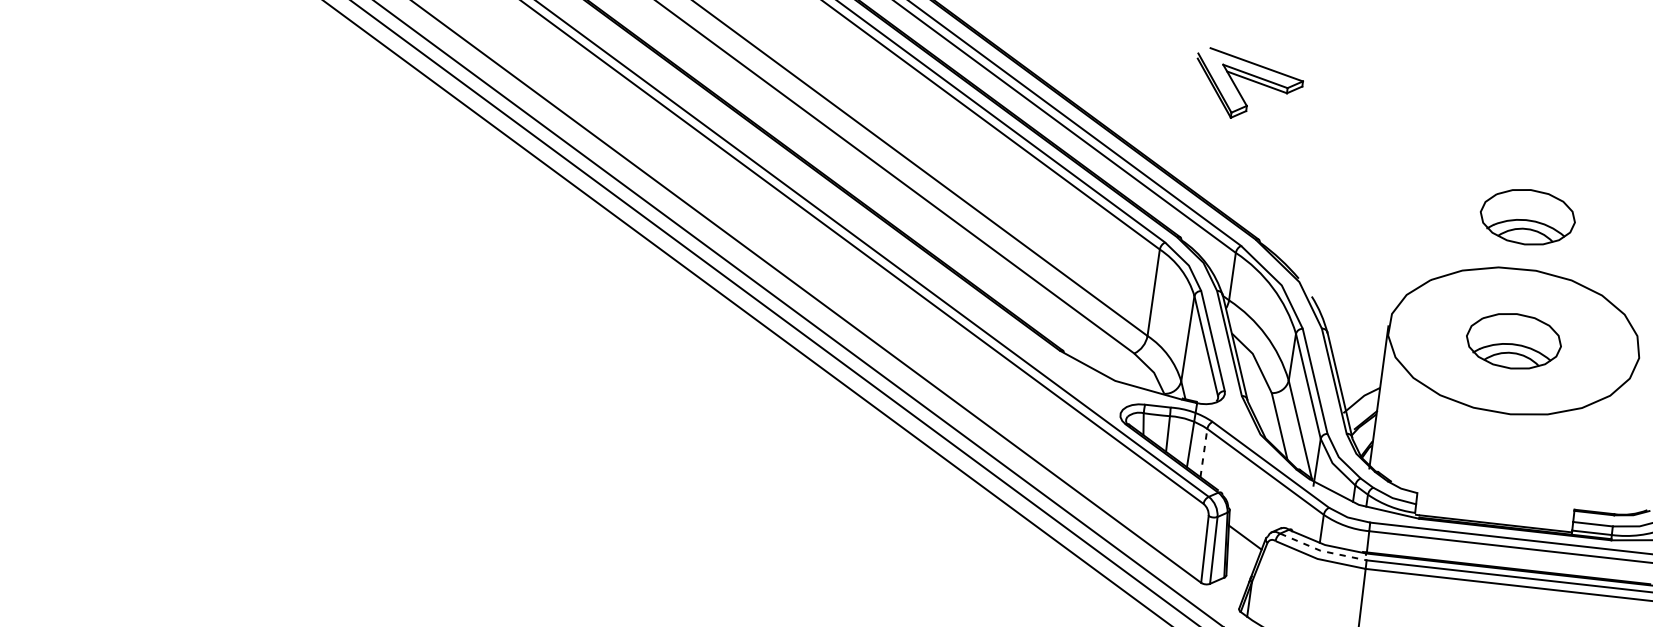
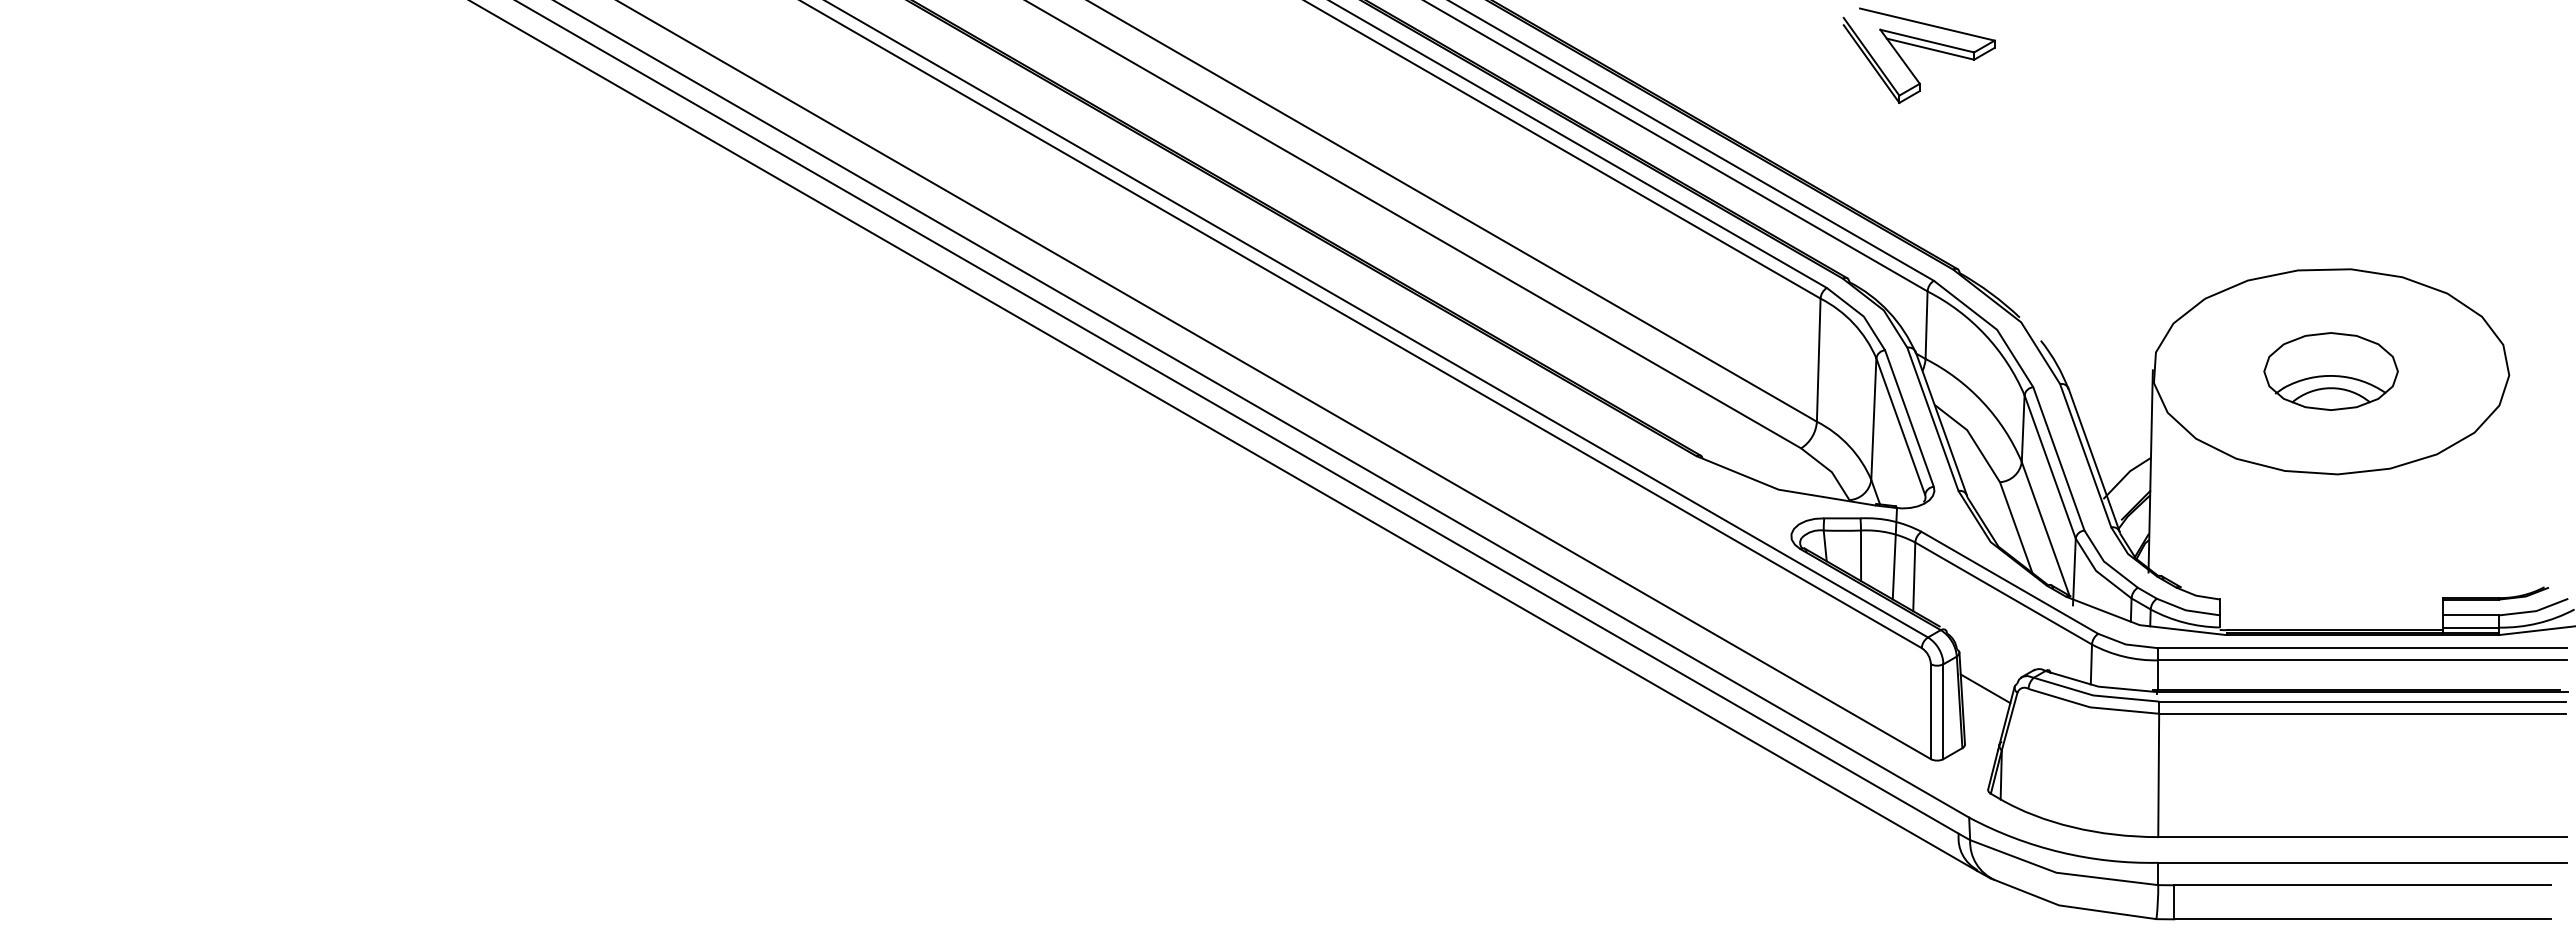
part: (1527, 217) -> (2330, 195), removed
line: (1204, 452) -> (1914, 576), dashed -> solid
line: (1322, 551) -> (2095, 695), dashed -> solid

